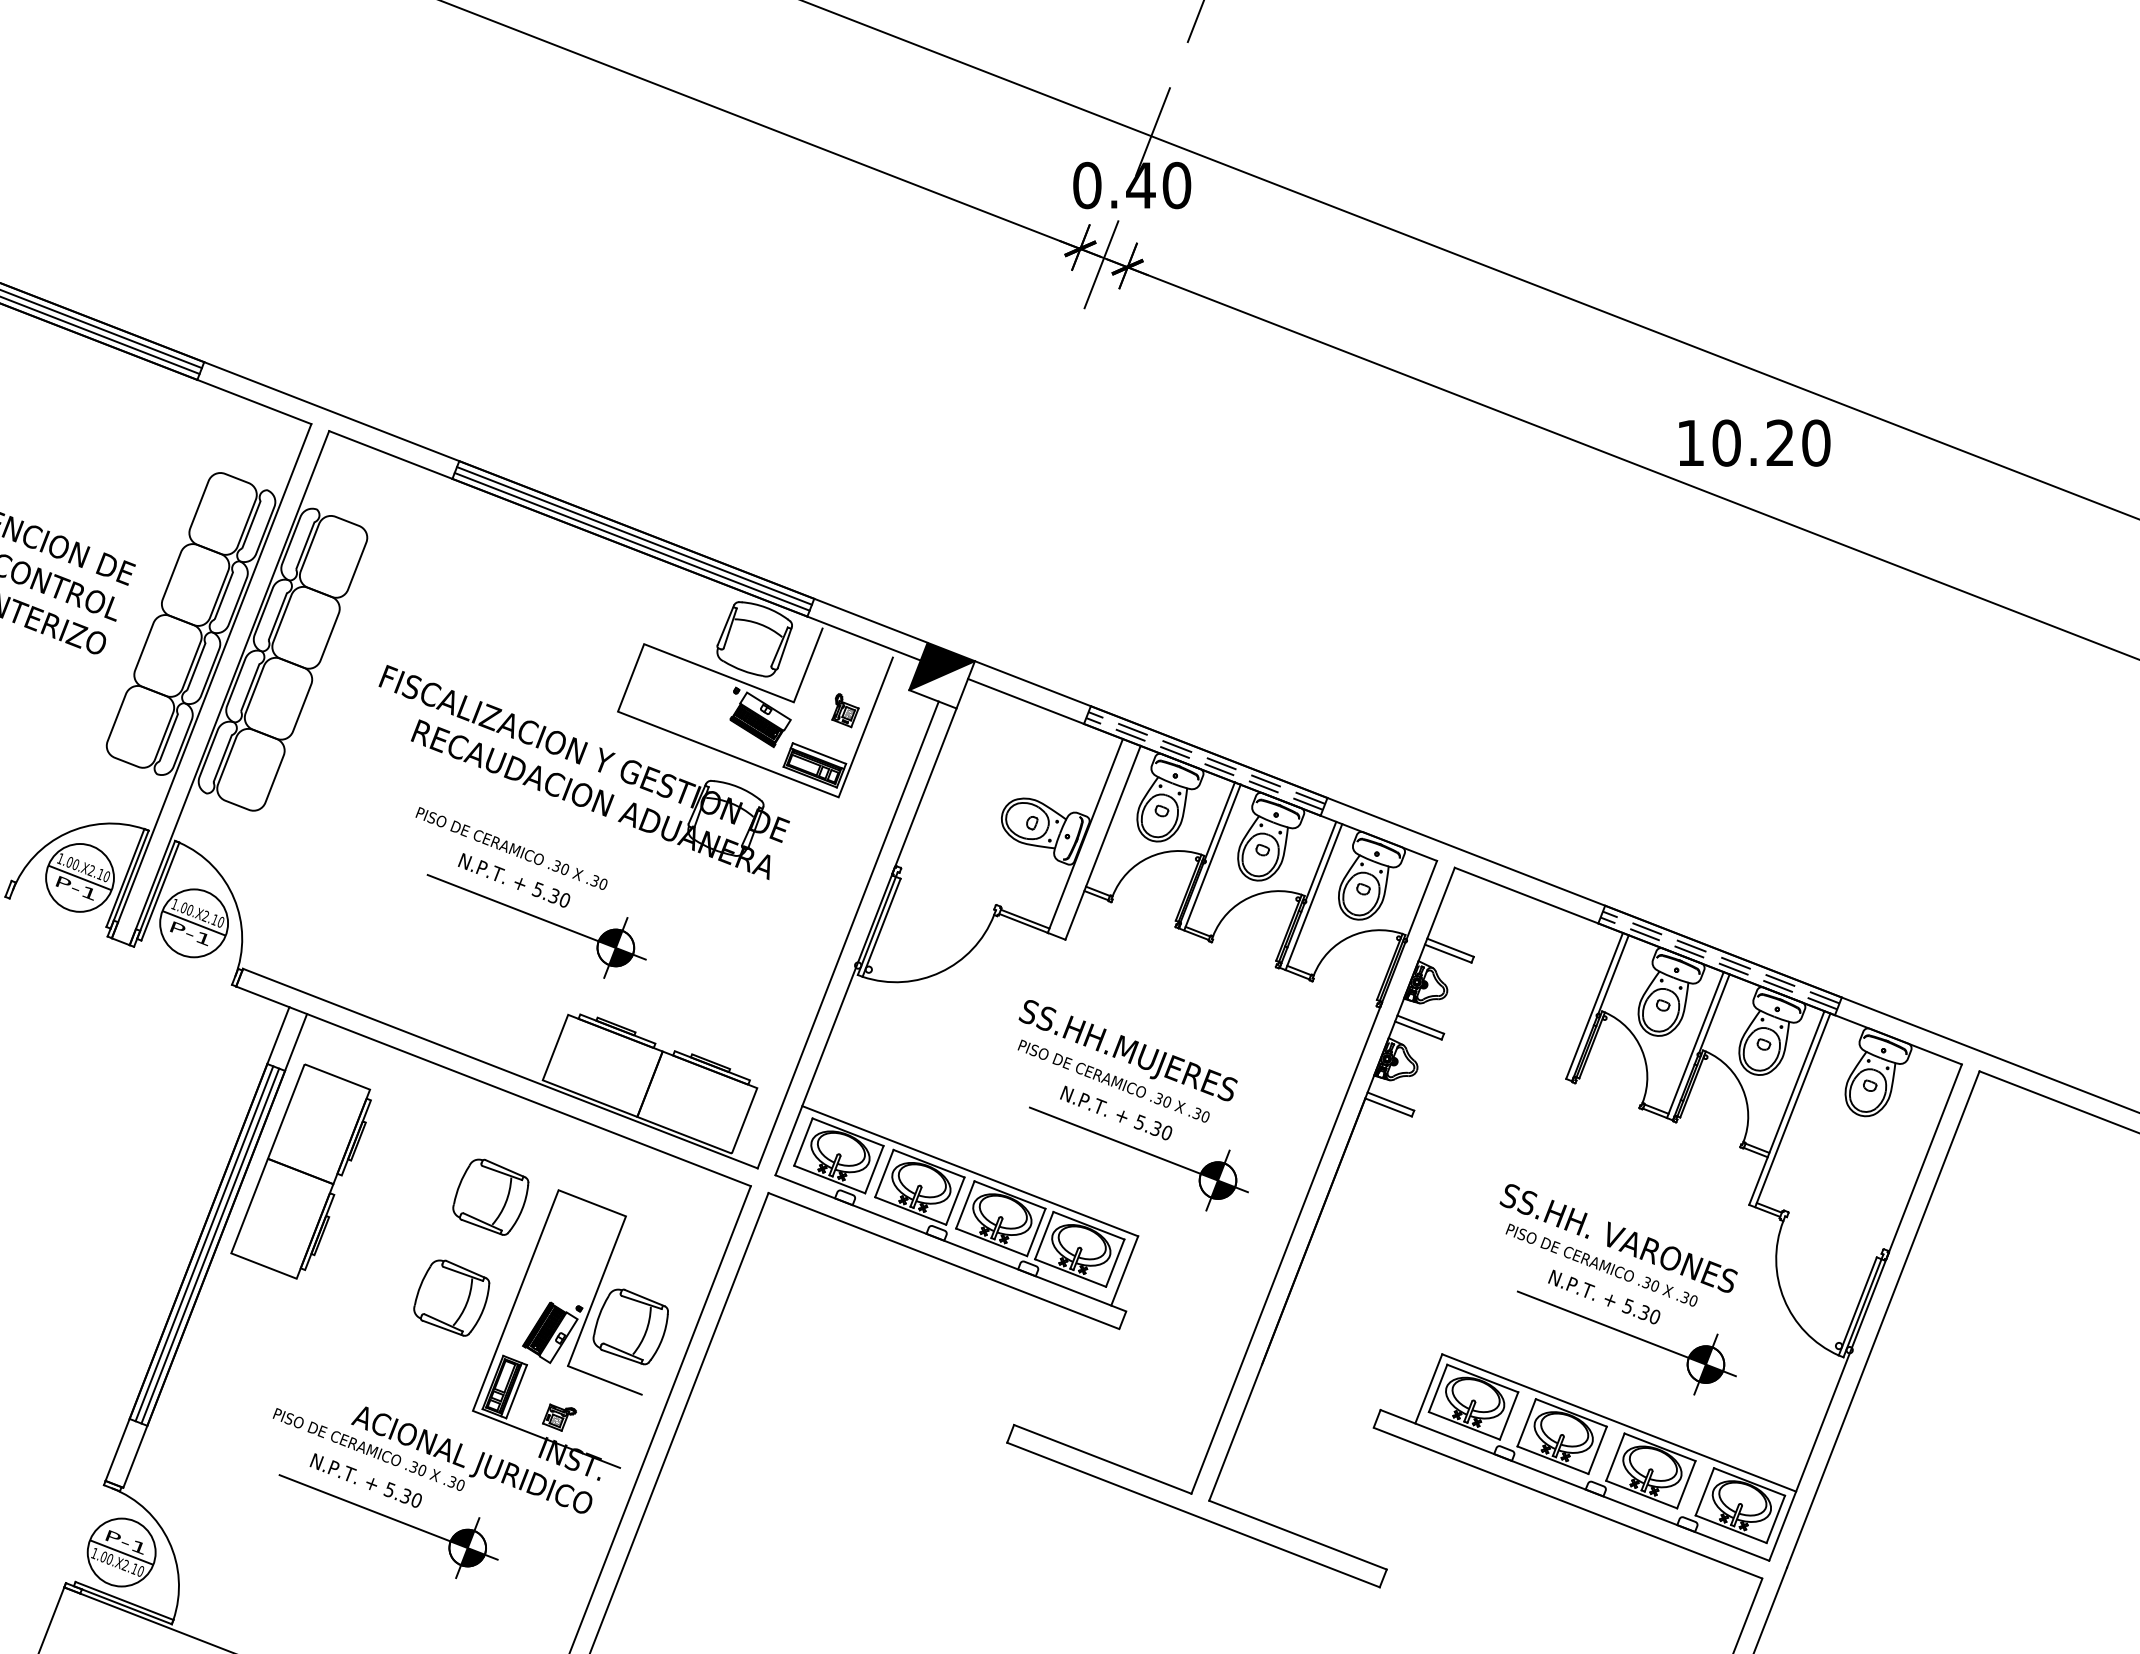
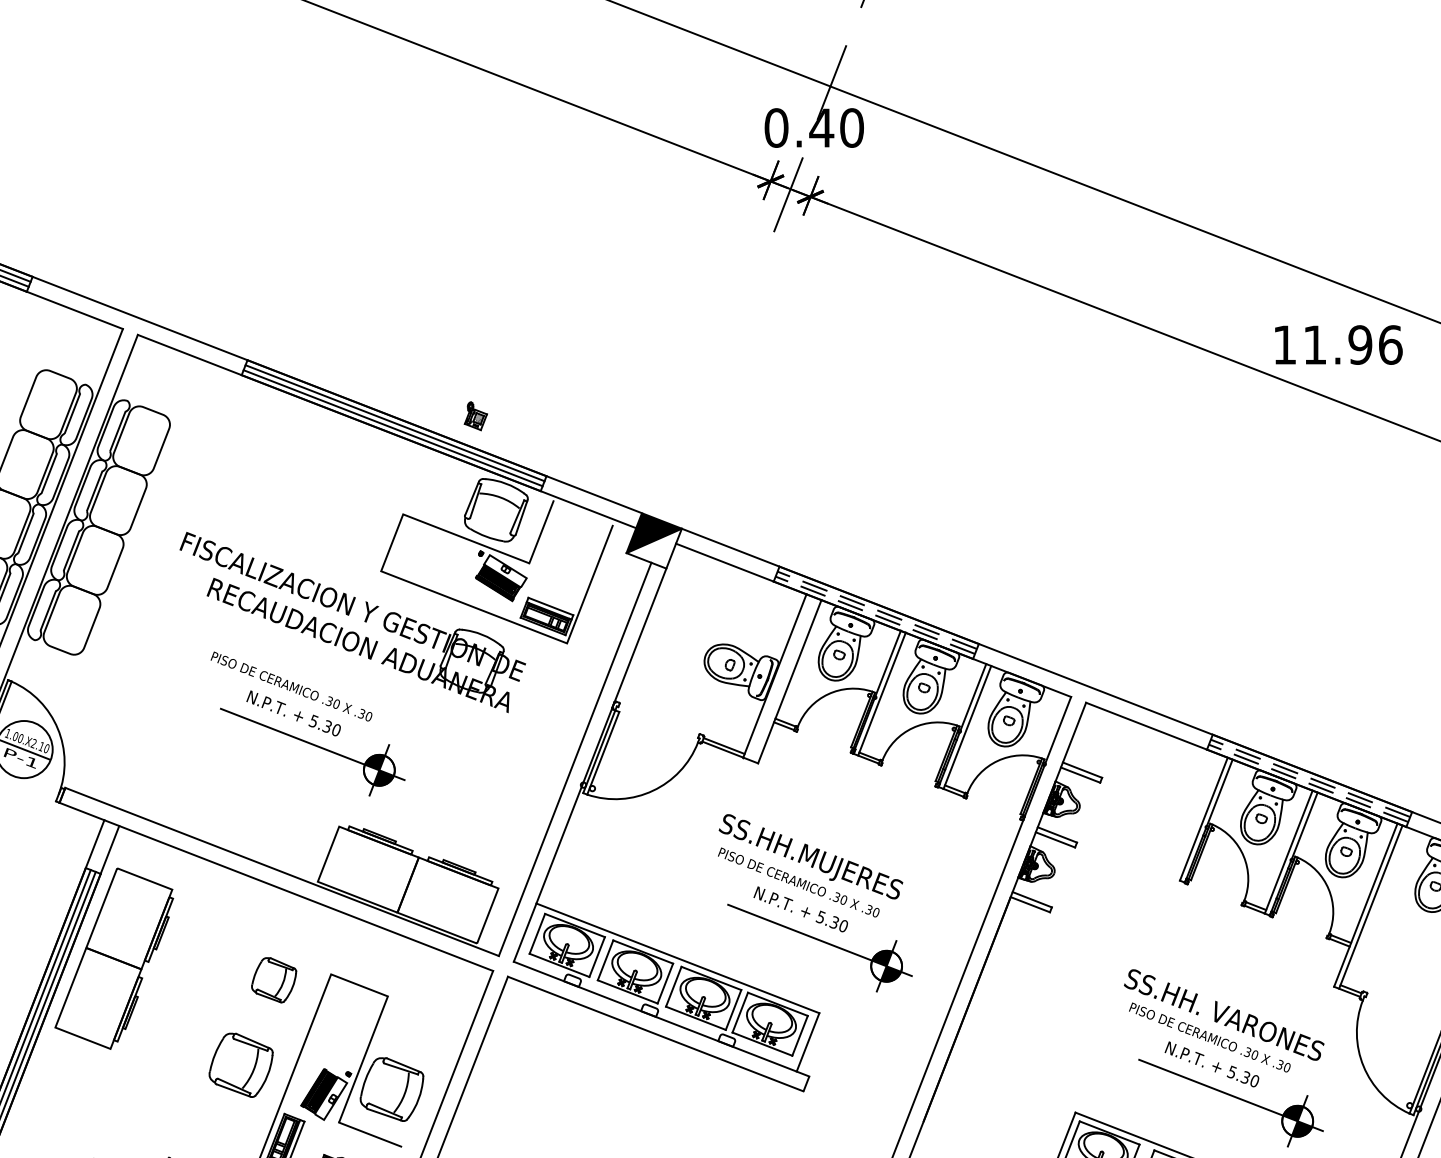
text: (1771, 442) -> (1352, 344), 10.20 -> 11.96
part: (845, 710) -> (475, 416), moved
part: (490, 1196) -> (273, 979), size x0.7

